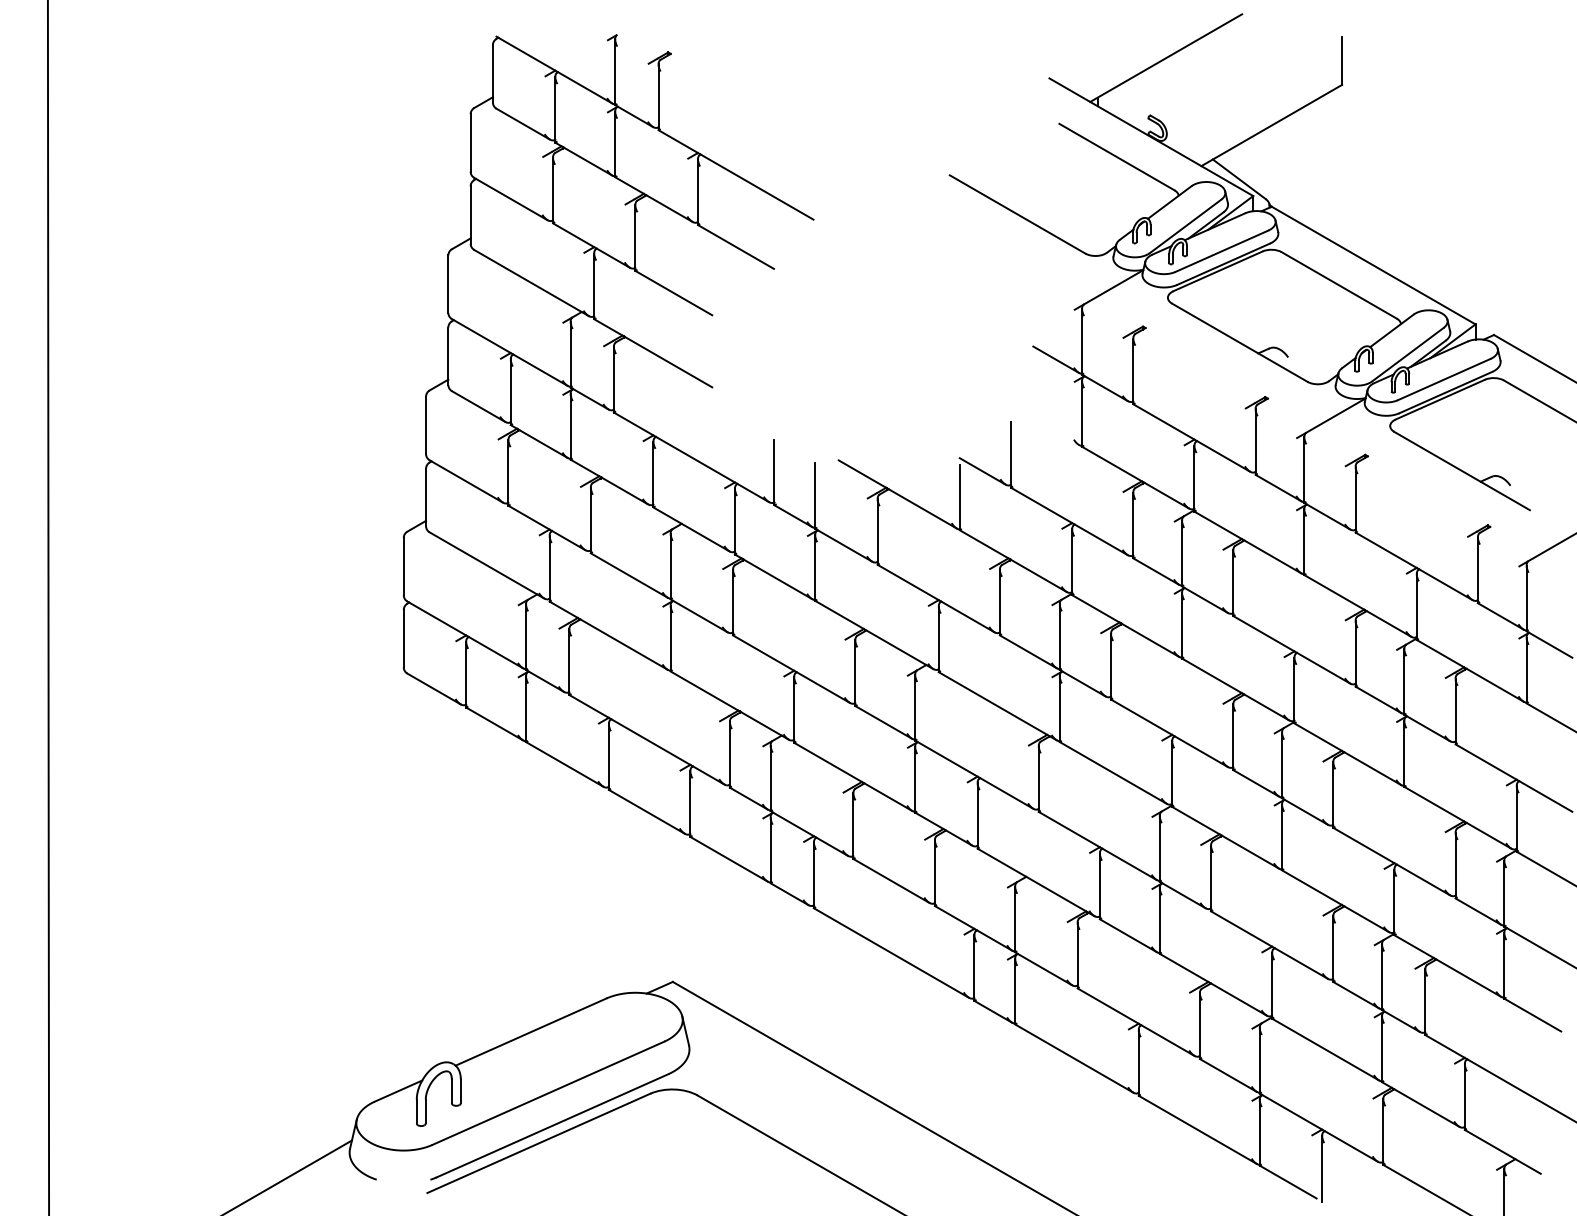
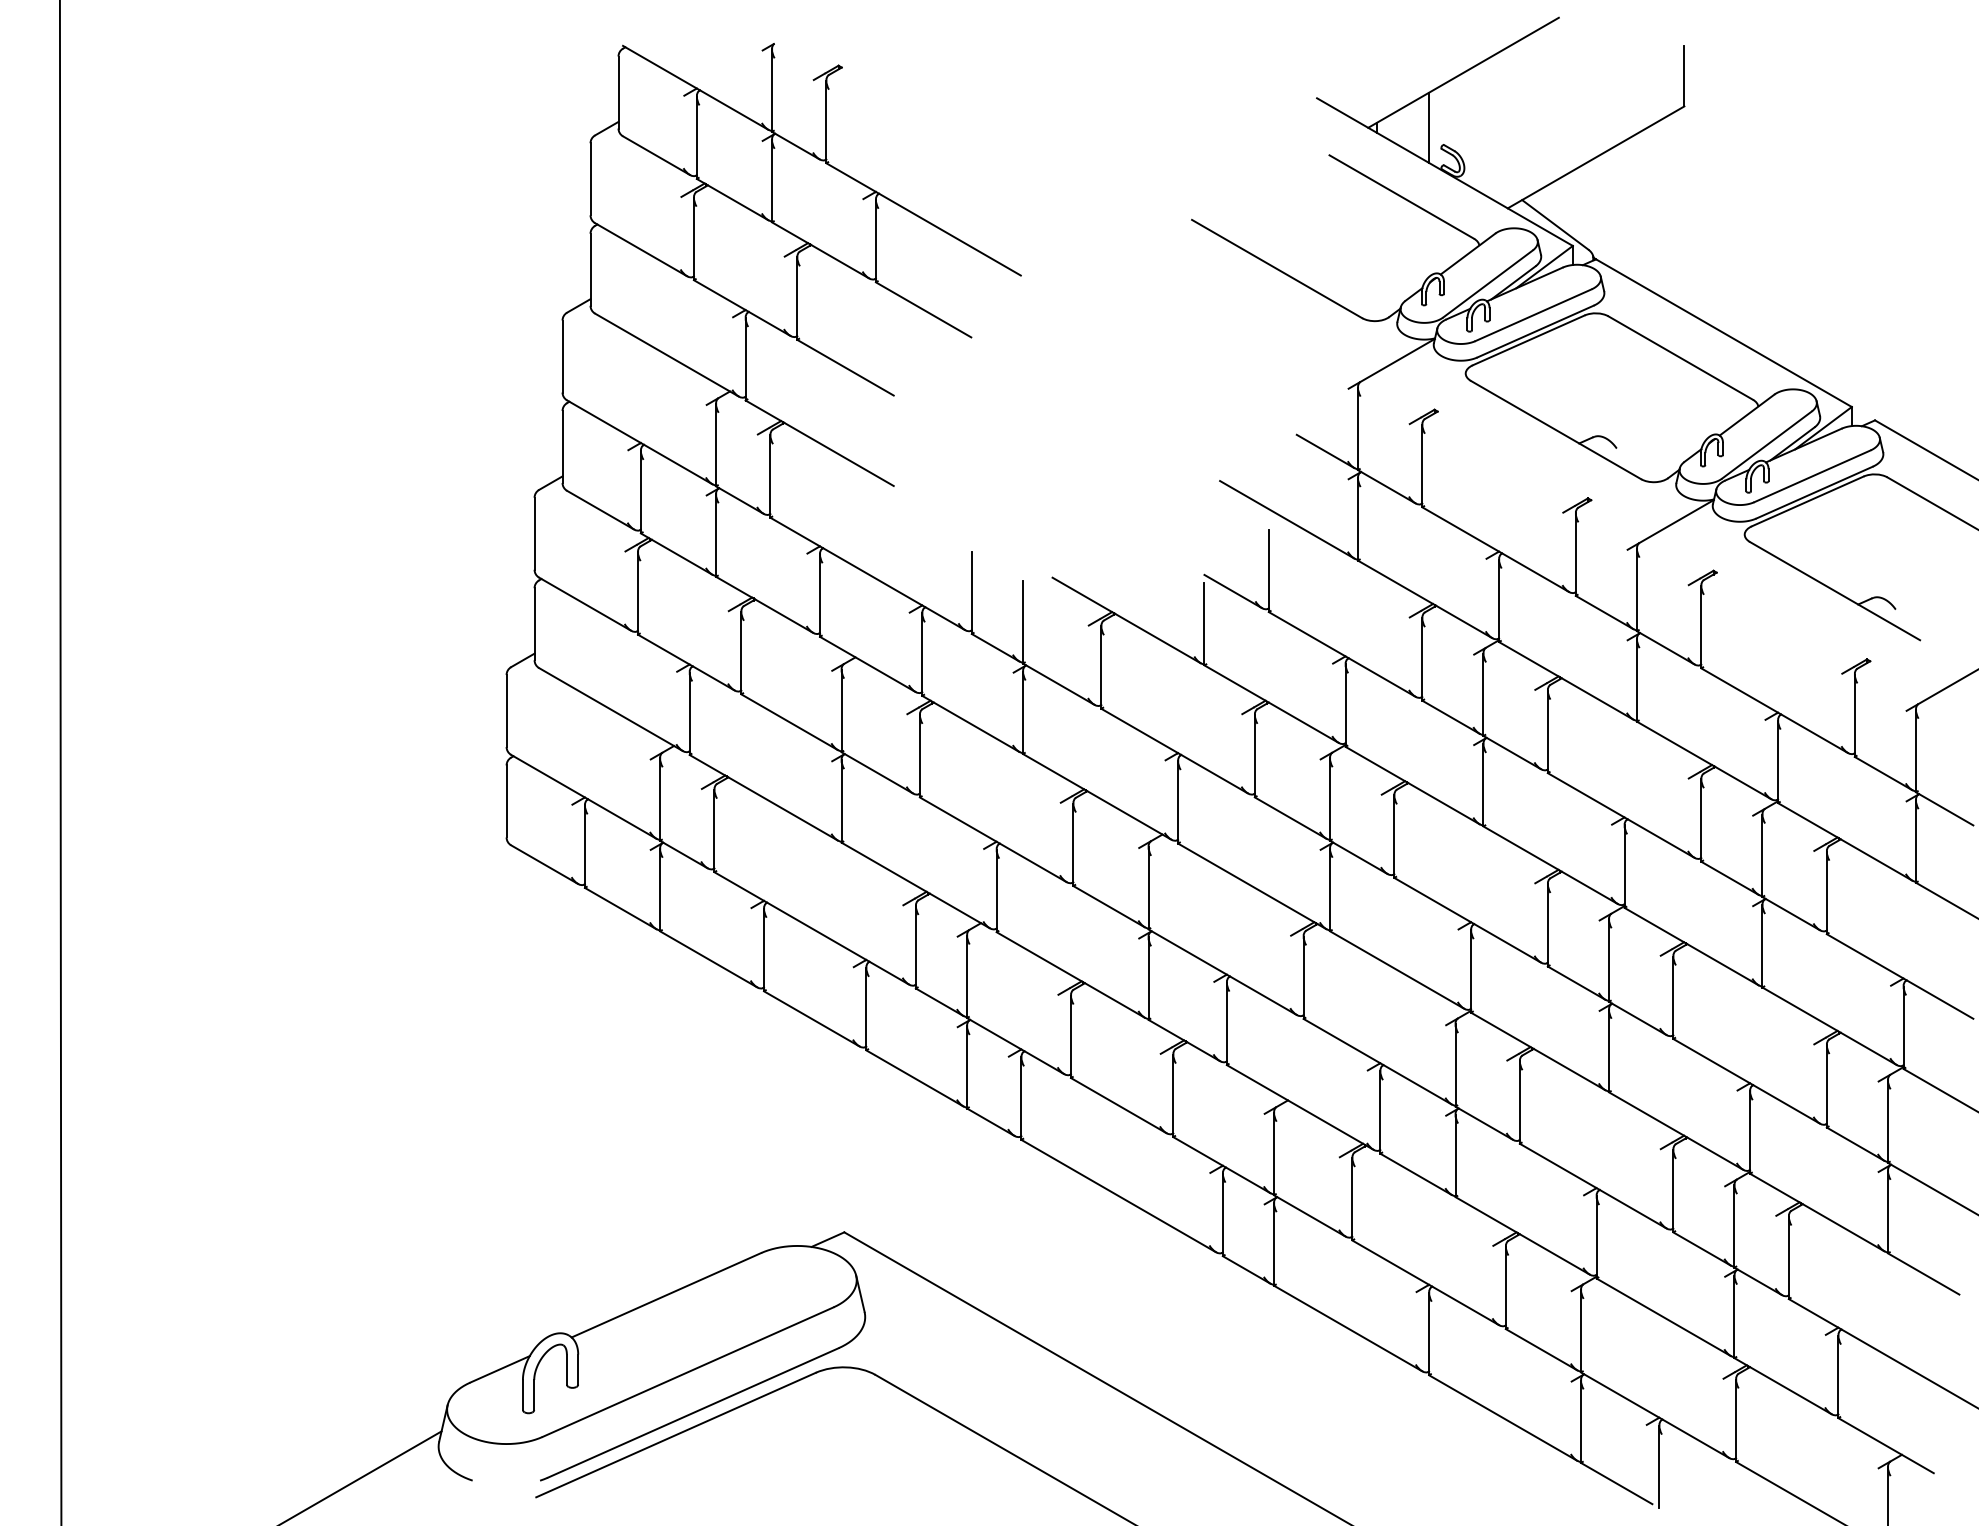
line: (1138, 101) -> (1428, 127), added
line: (1025, 414) -> (1287, 519), added

